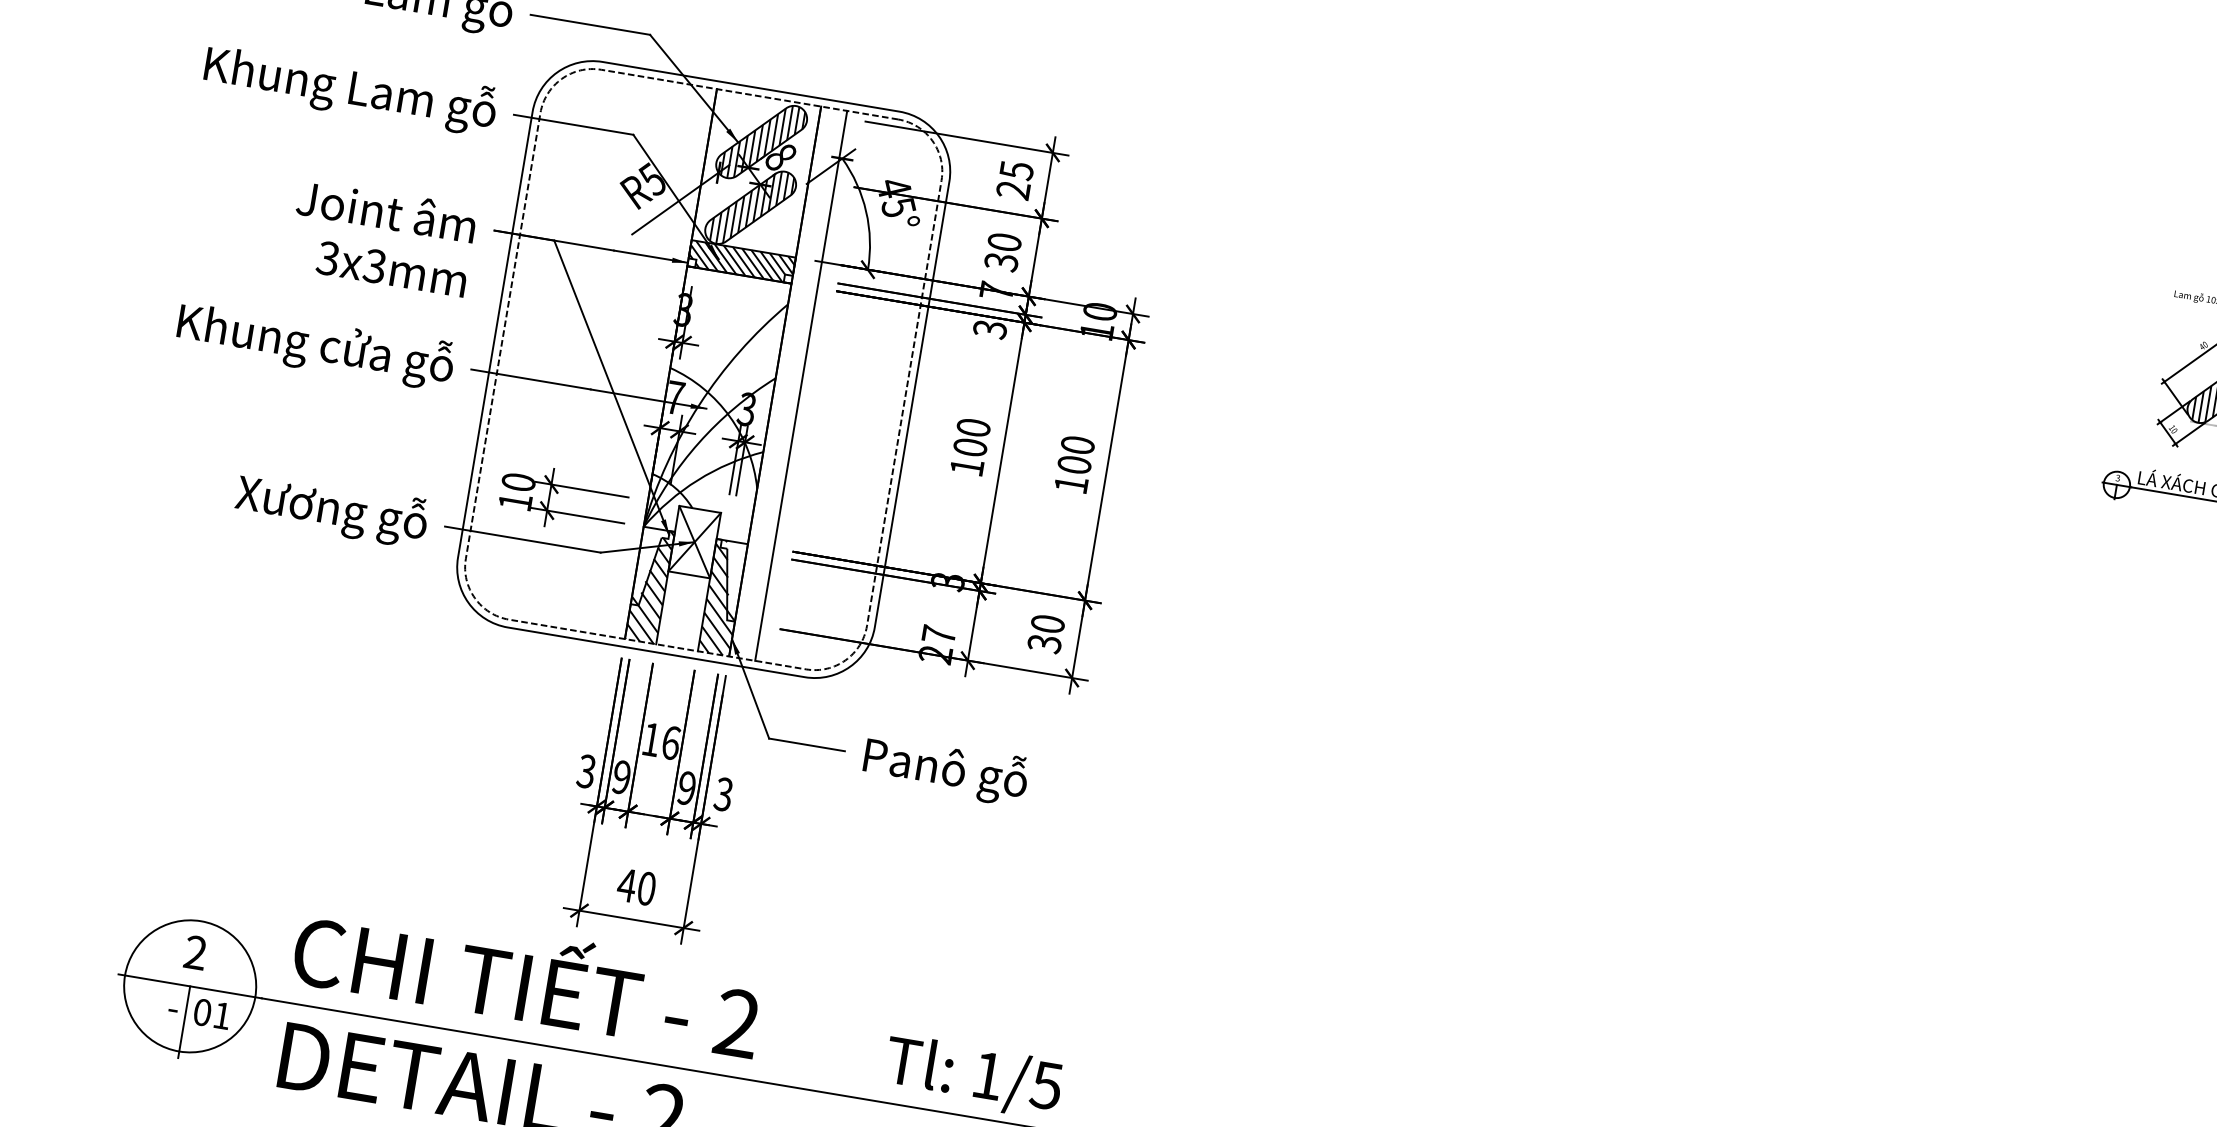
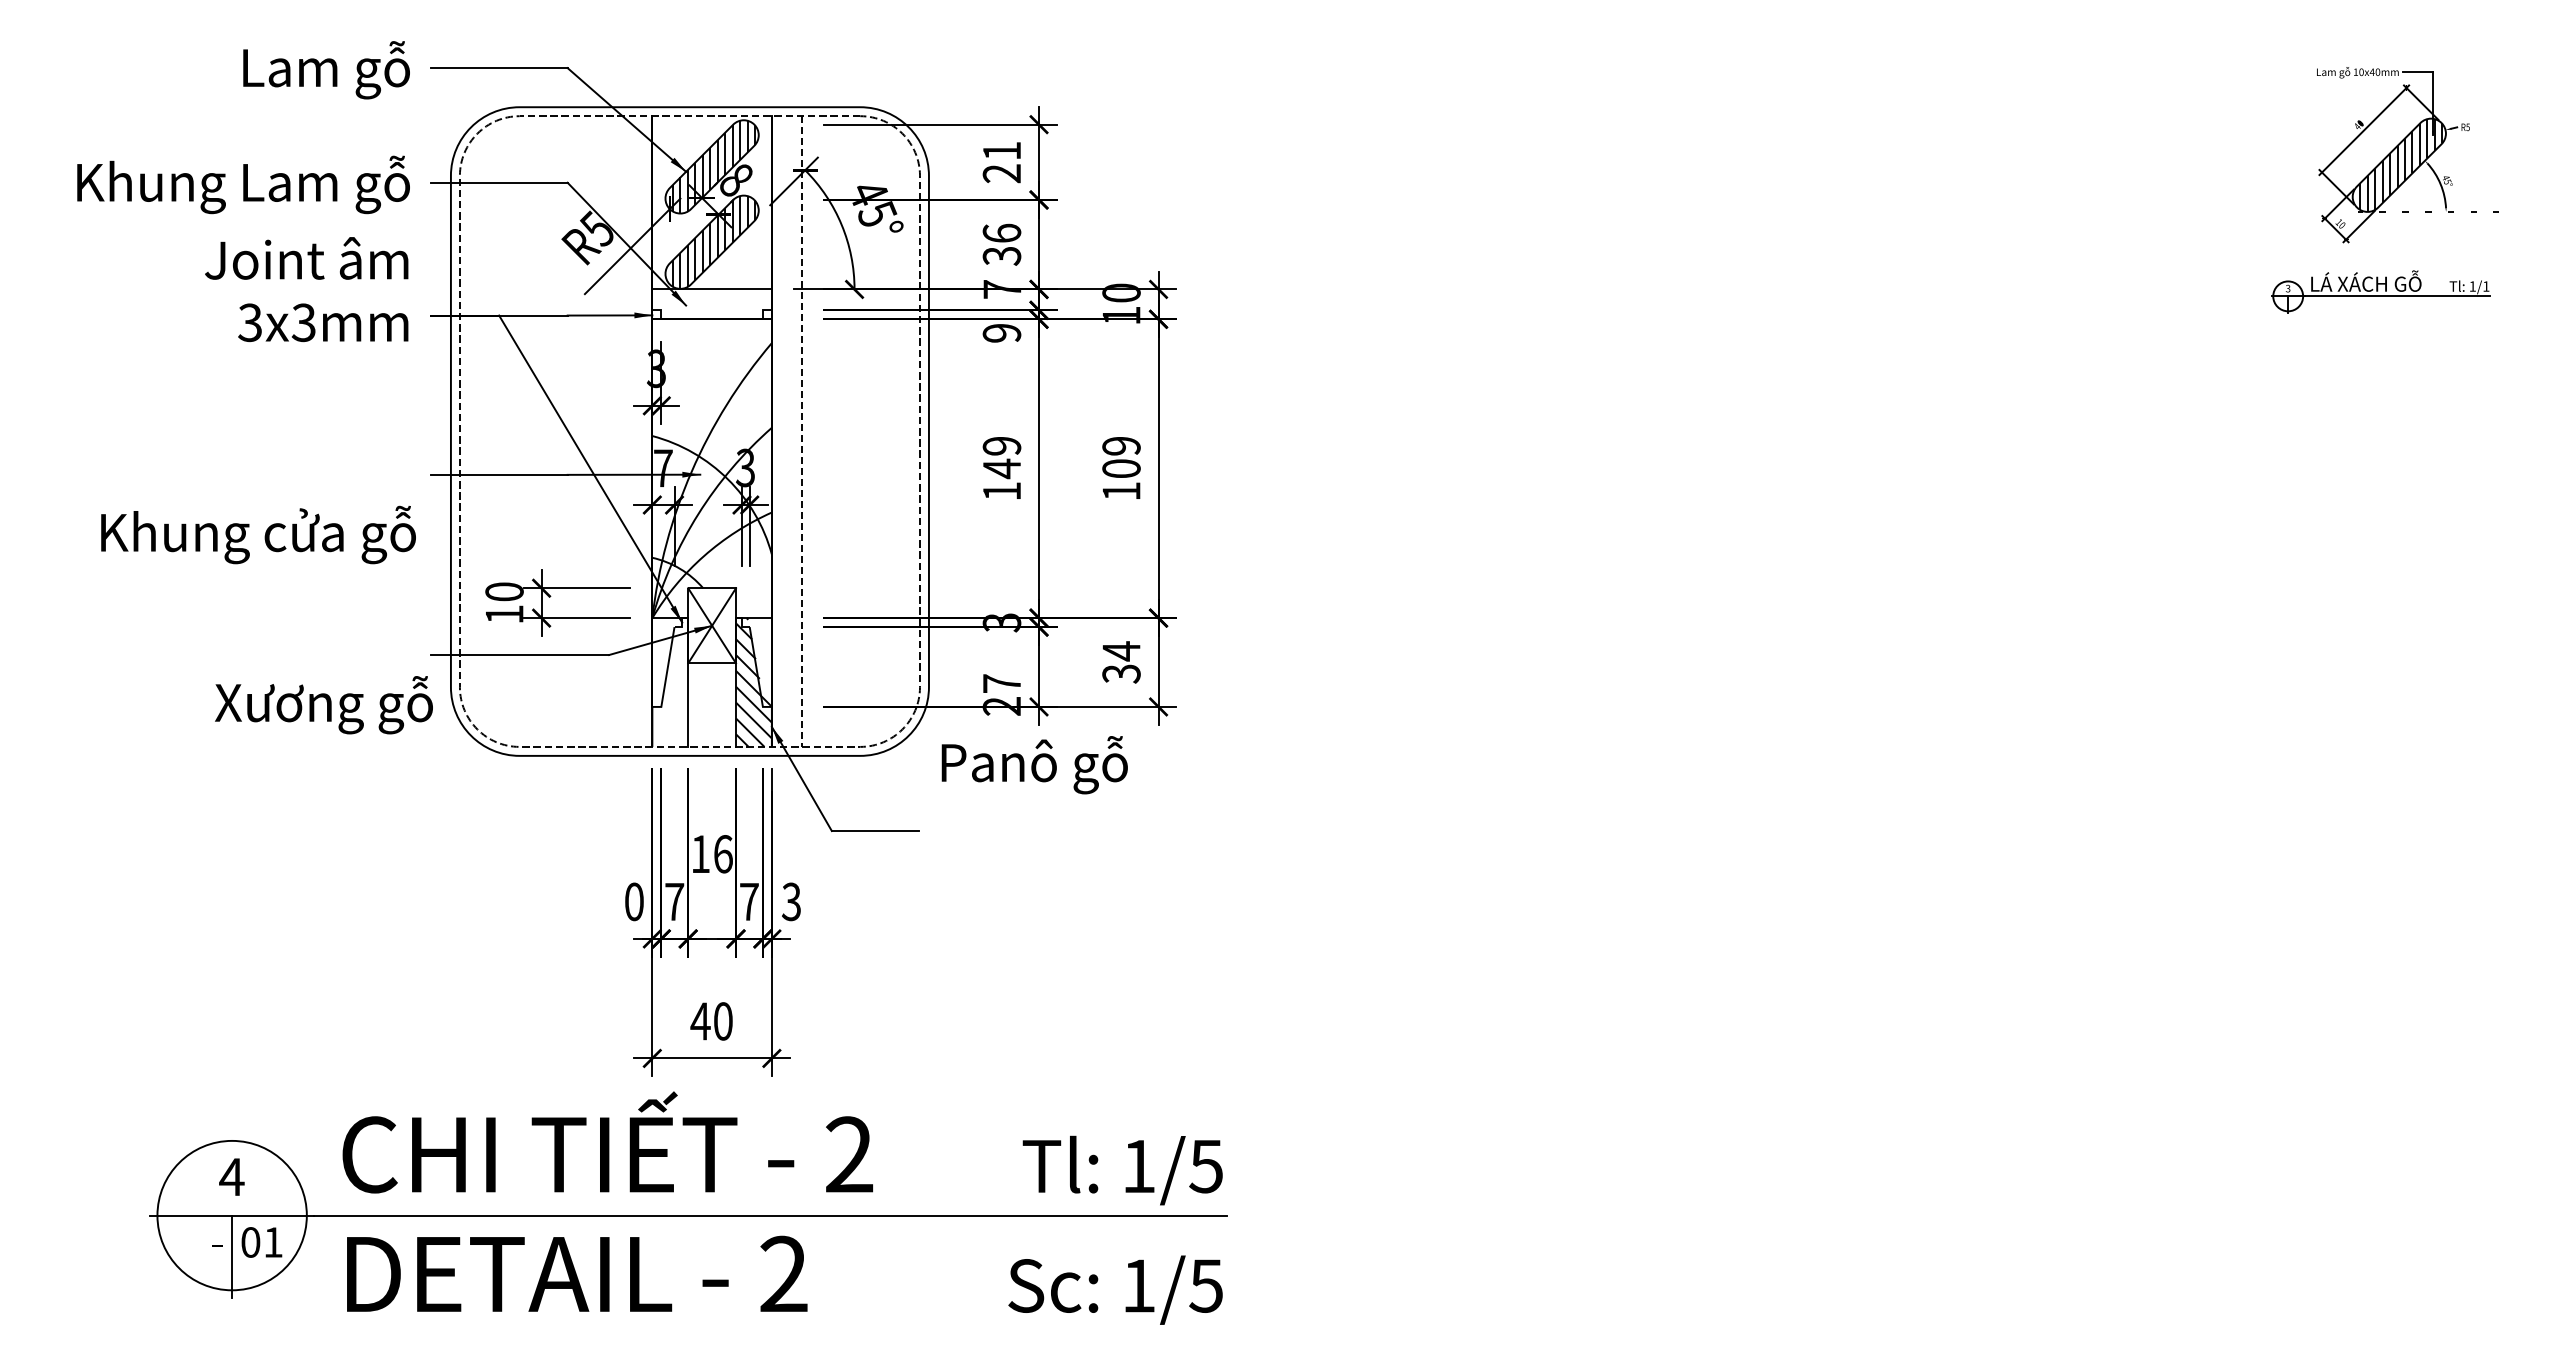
text: (1017, 170) -> (1002, 150), 25 -> 21
text: (382, 237) -> (306, 289), moved
text: (1004, 241) -> (1001, 232), 30 -> 36
hatch: (741, 261) -> (711, 304), removed
text: (989, 329) -> (1001, 333), 3 -> 9
text: (315, 344) -> (258, 534), moved
line: (800, 386) -> (801, 432), solid -> dashed
text: (971, 437) -> (1001, 457), 100 -> 149
text: (1077, 444) -> (1121, 445), 100 -> 109
text: (331, 509) -> (323, 705), moved
hatch: (650, 585) -> (670, 682), removed
text: (1047, 624) -> (1121, 651), 30 -> 34
text: (945, 770) -> (1034, 765), moved
text: (585, 771) -> (633, 901), 3 -> 0
text: (621, 777) -> (674, 901), 9 -> 7
text: (687, 788) -> (749, 901), 9 -> 7
text: (195, 952) -> (231, 1176), 2 -> 4

